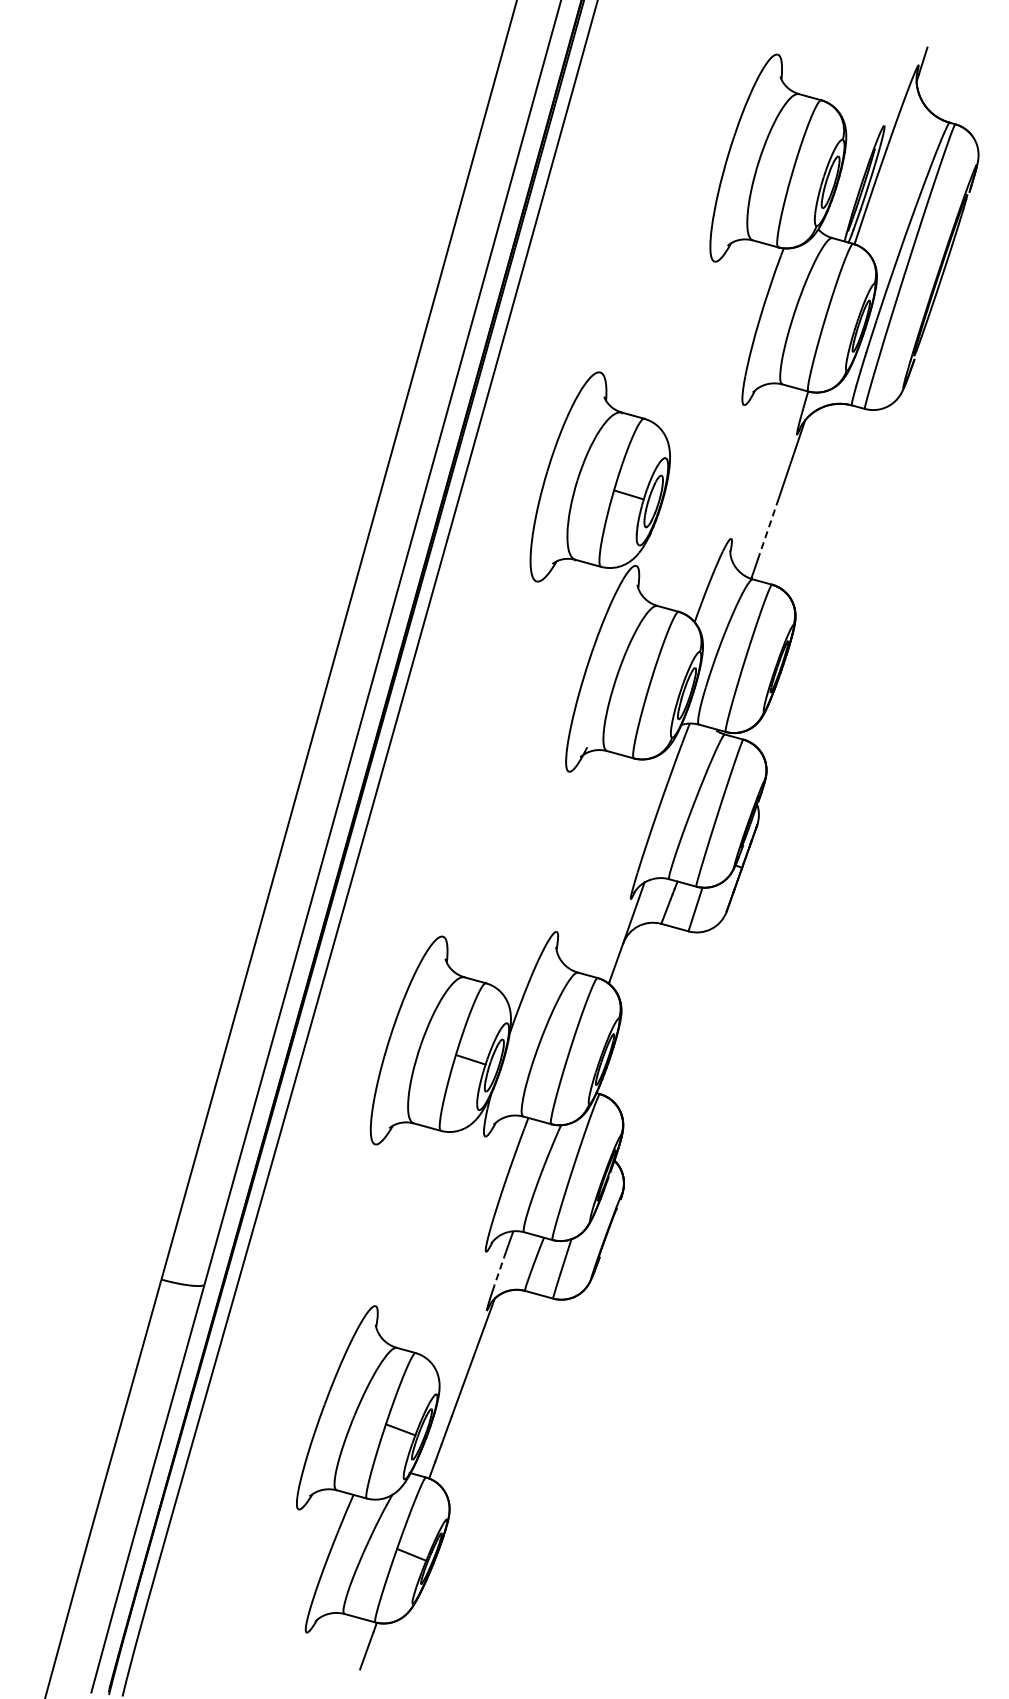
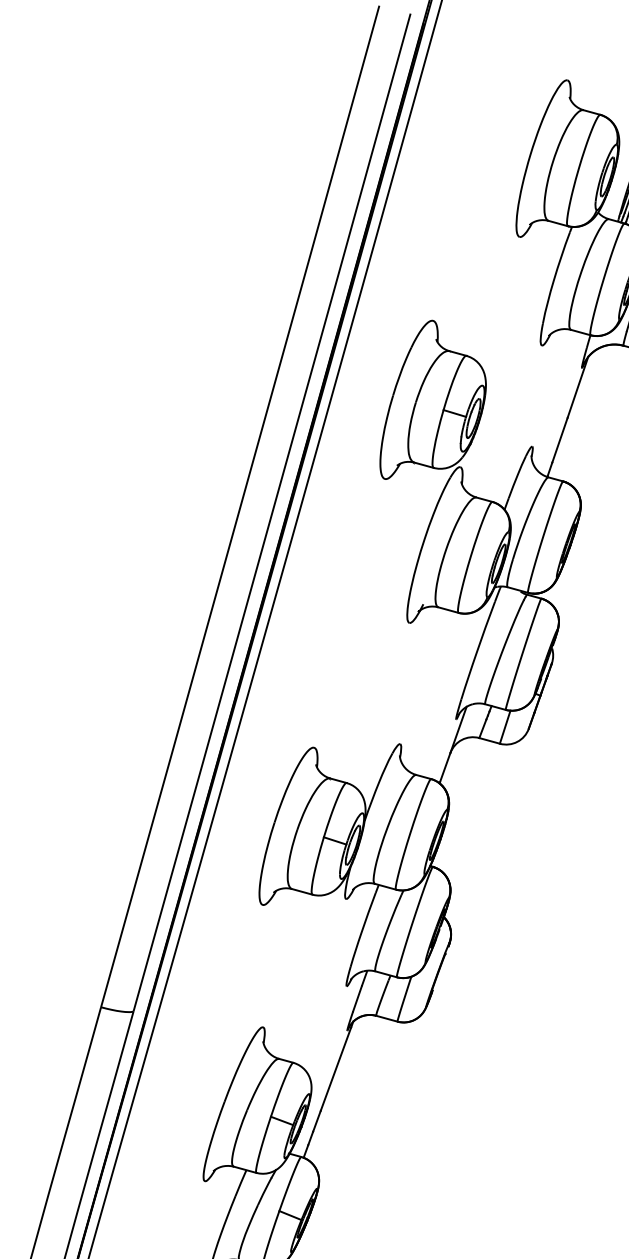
line: (768, 529) -> (560, 439), dashed -> solid
line: (500, 1268) -> (357, 998), dashed -> solid

